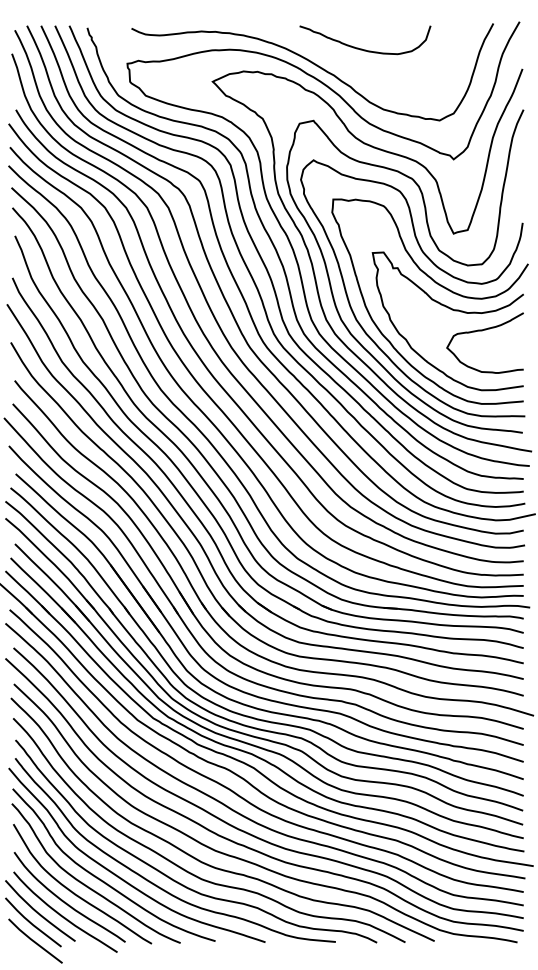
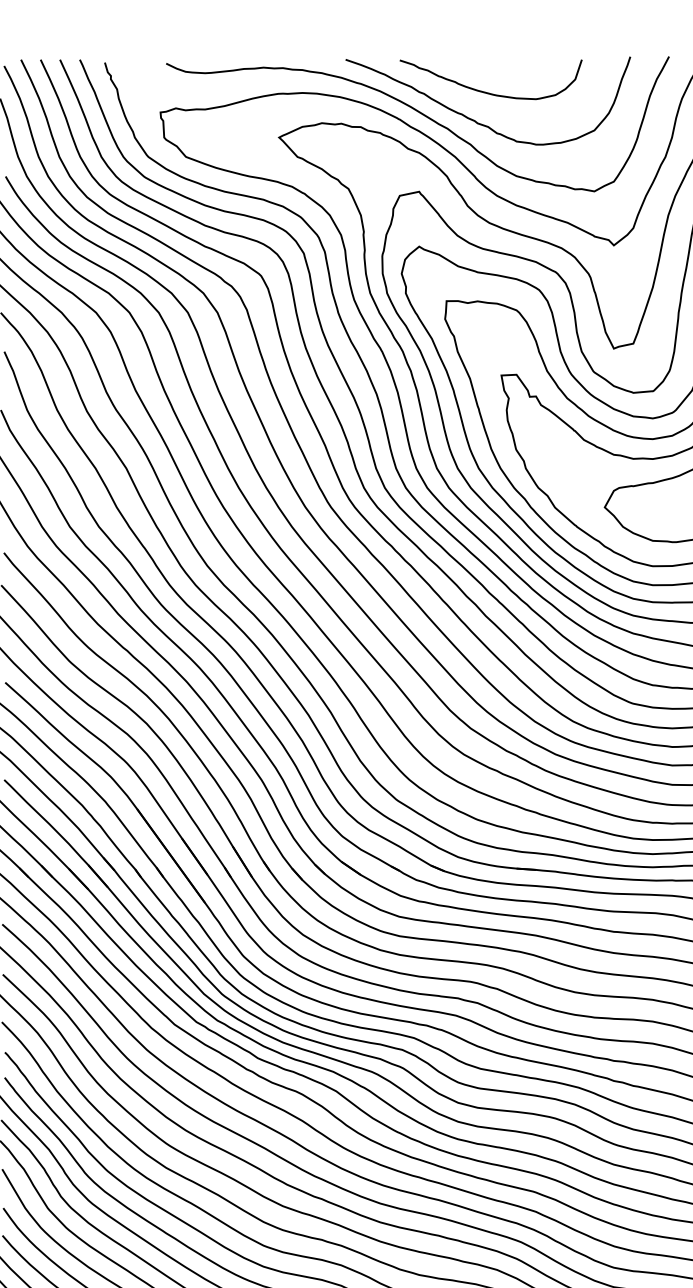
curve: (353, 68) -> (474, 119), added

